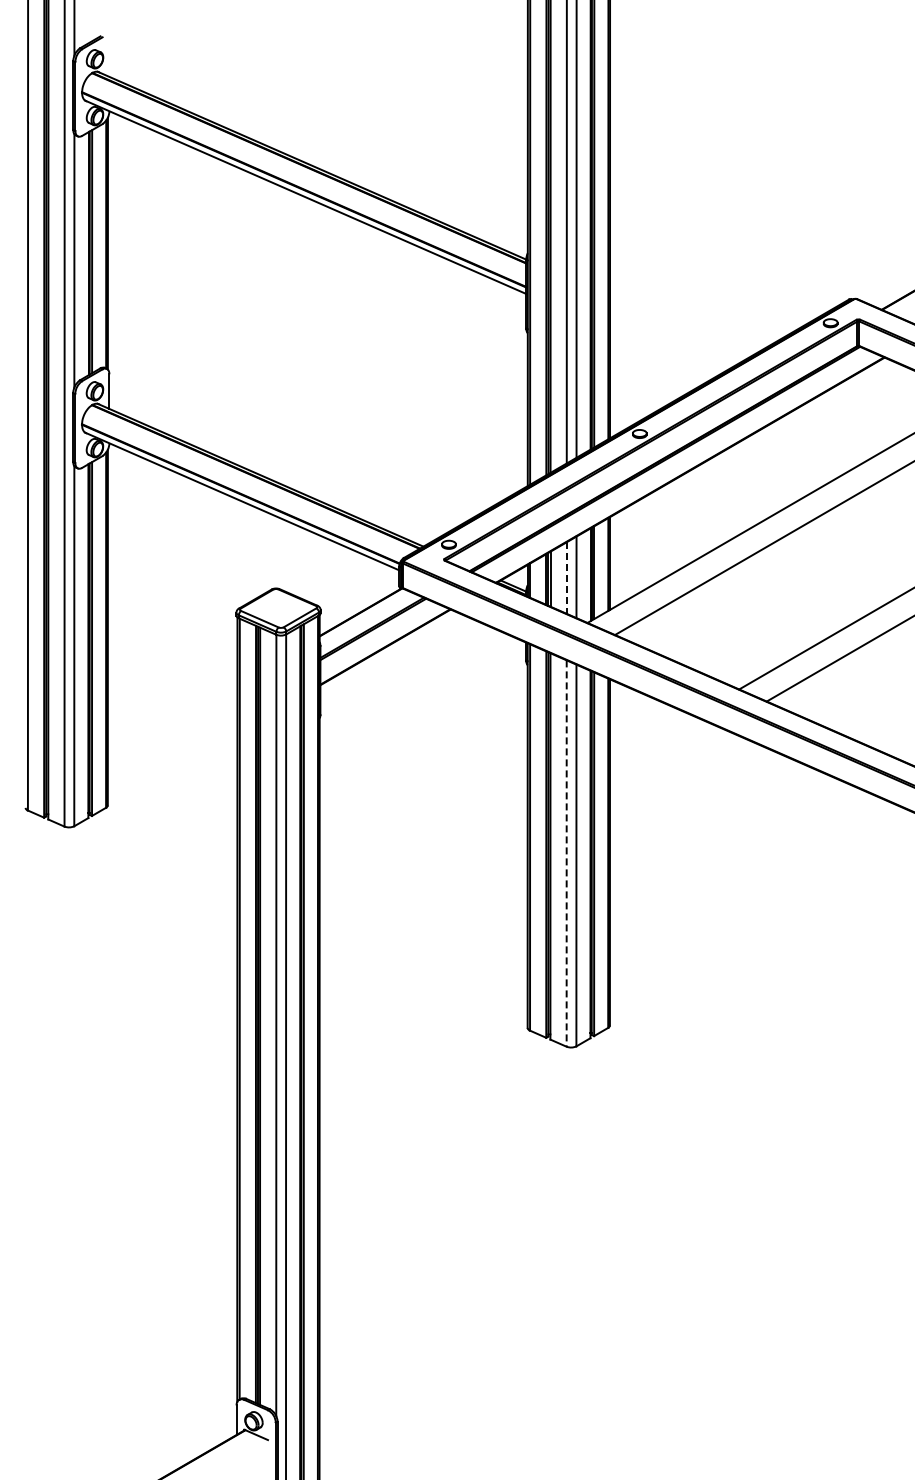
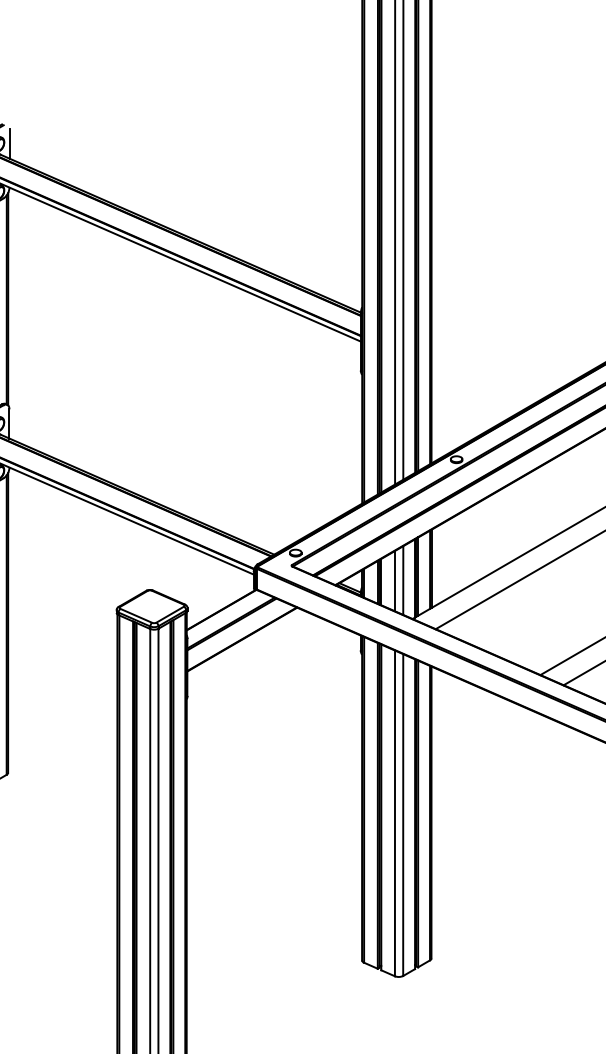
line: (109, 59) -> (9, 143), added
line: (566, 578) -> (394, 581), dashed -> solid
line: (566, 854) -> (394, 814), dashed -> solid

